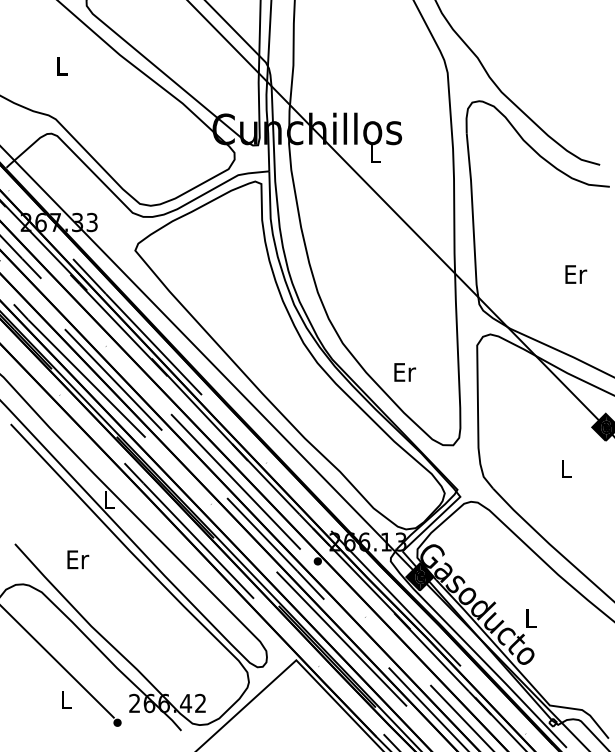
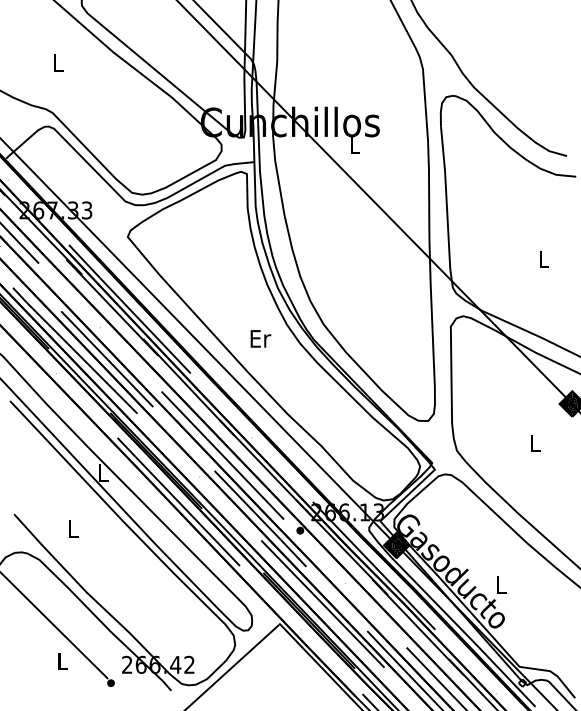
text: (576, 274) -> (544, 259), Er -> L
text: (405, 372) -> (261, 338), moved
text: (78, 559) -> (74, 528), Er -> L

